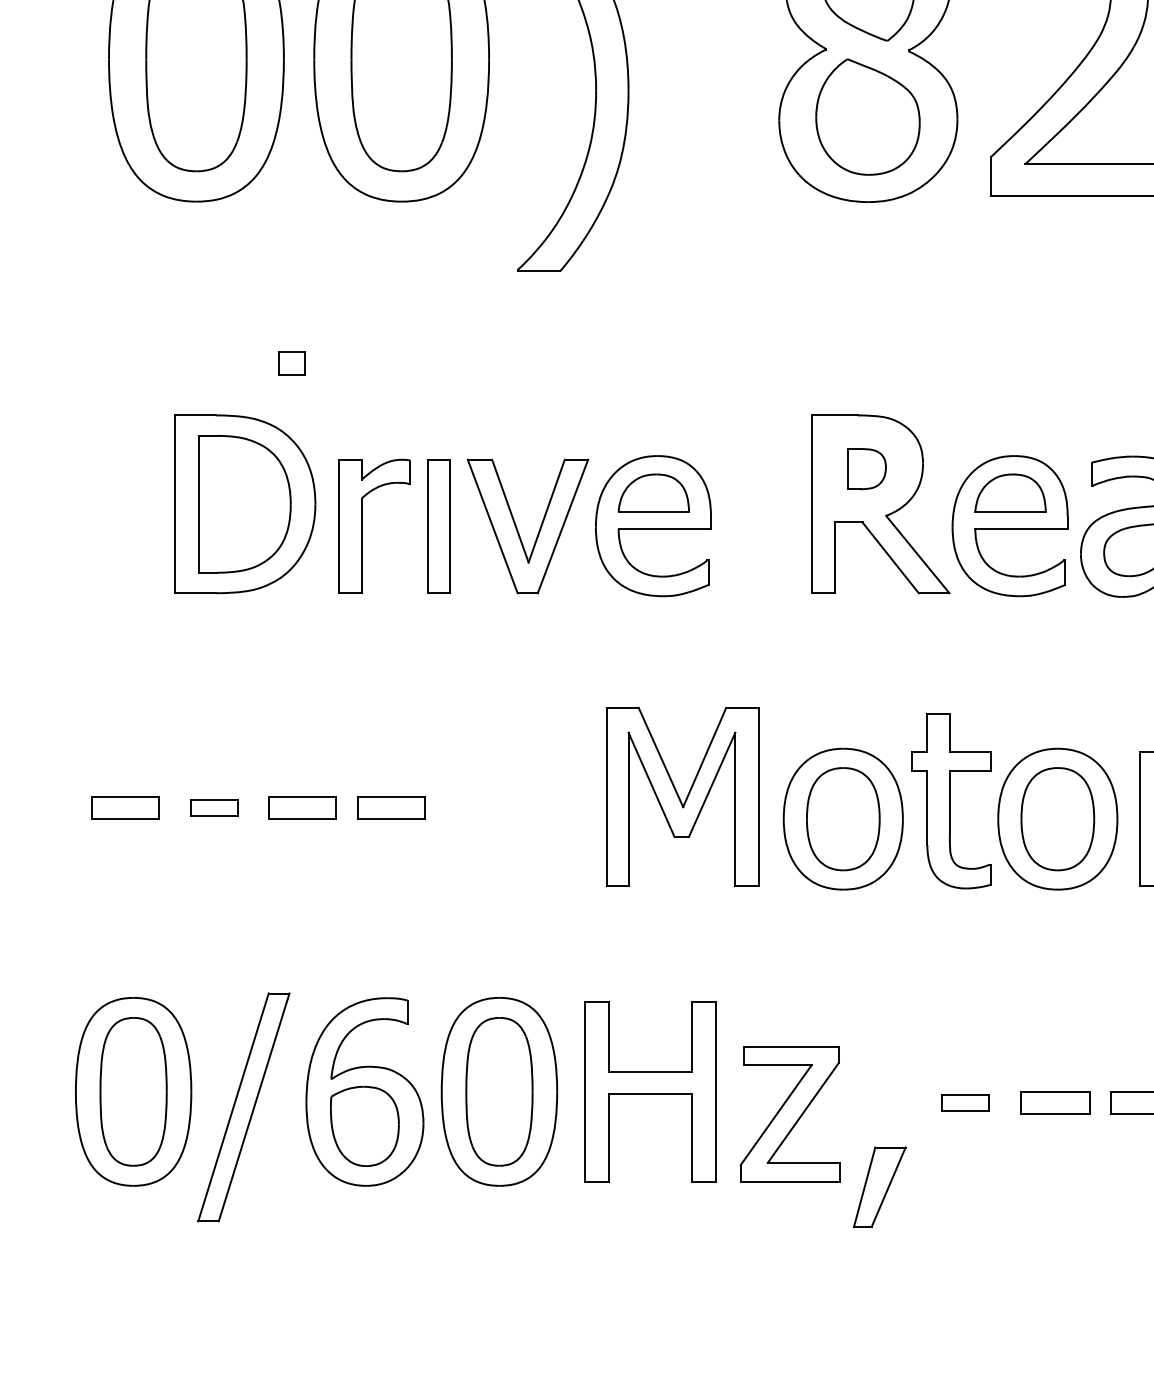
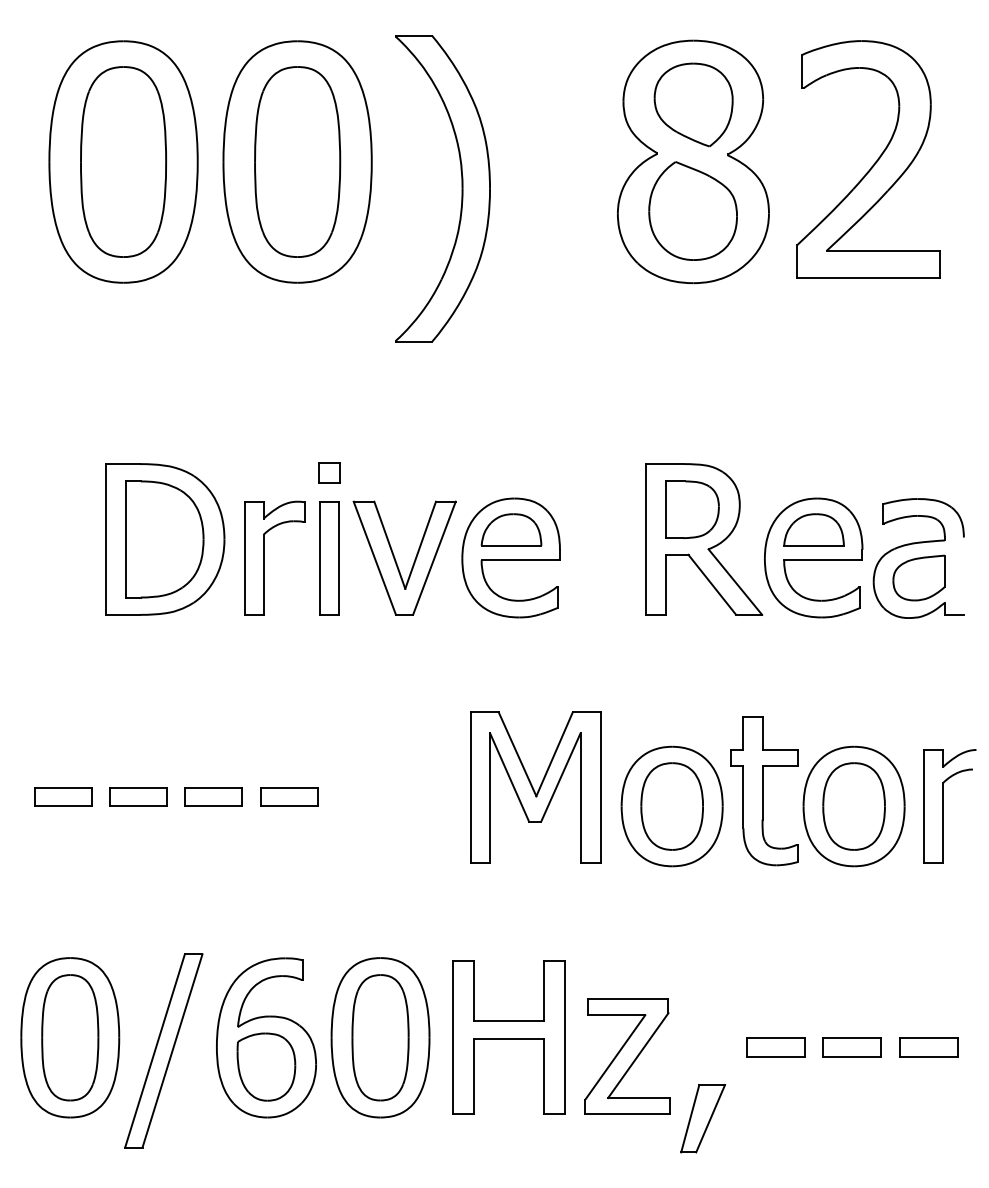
part: (291, 362) -> (329, 472), moved
part: (867, 468) -> (692, 509), size x1.67
part: (214, 807) -> (138, 796), size x1.43
part: (965, 1103) -> (775, 1047), size x1.43

